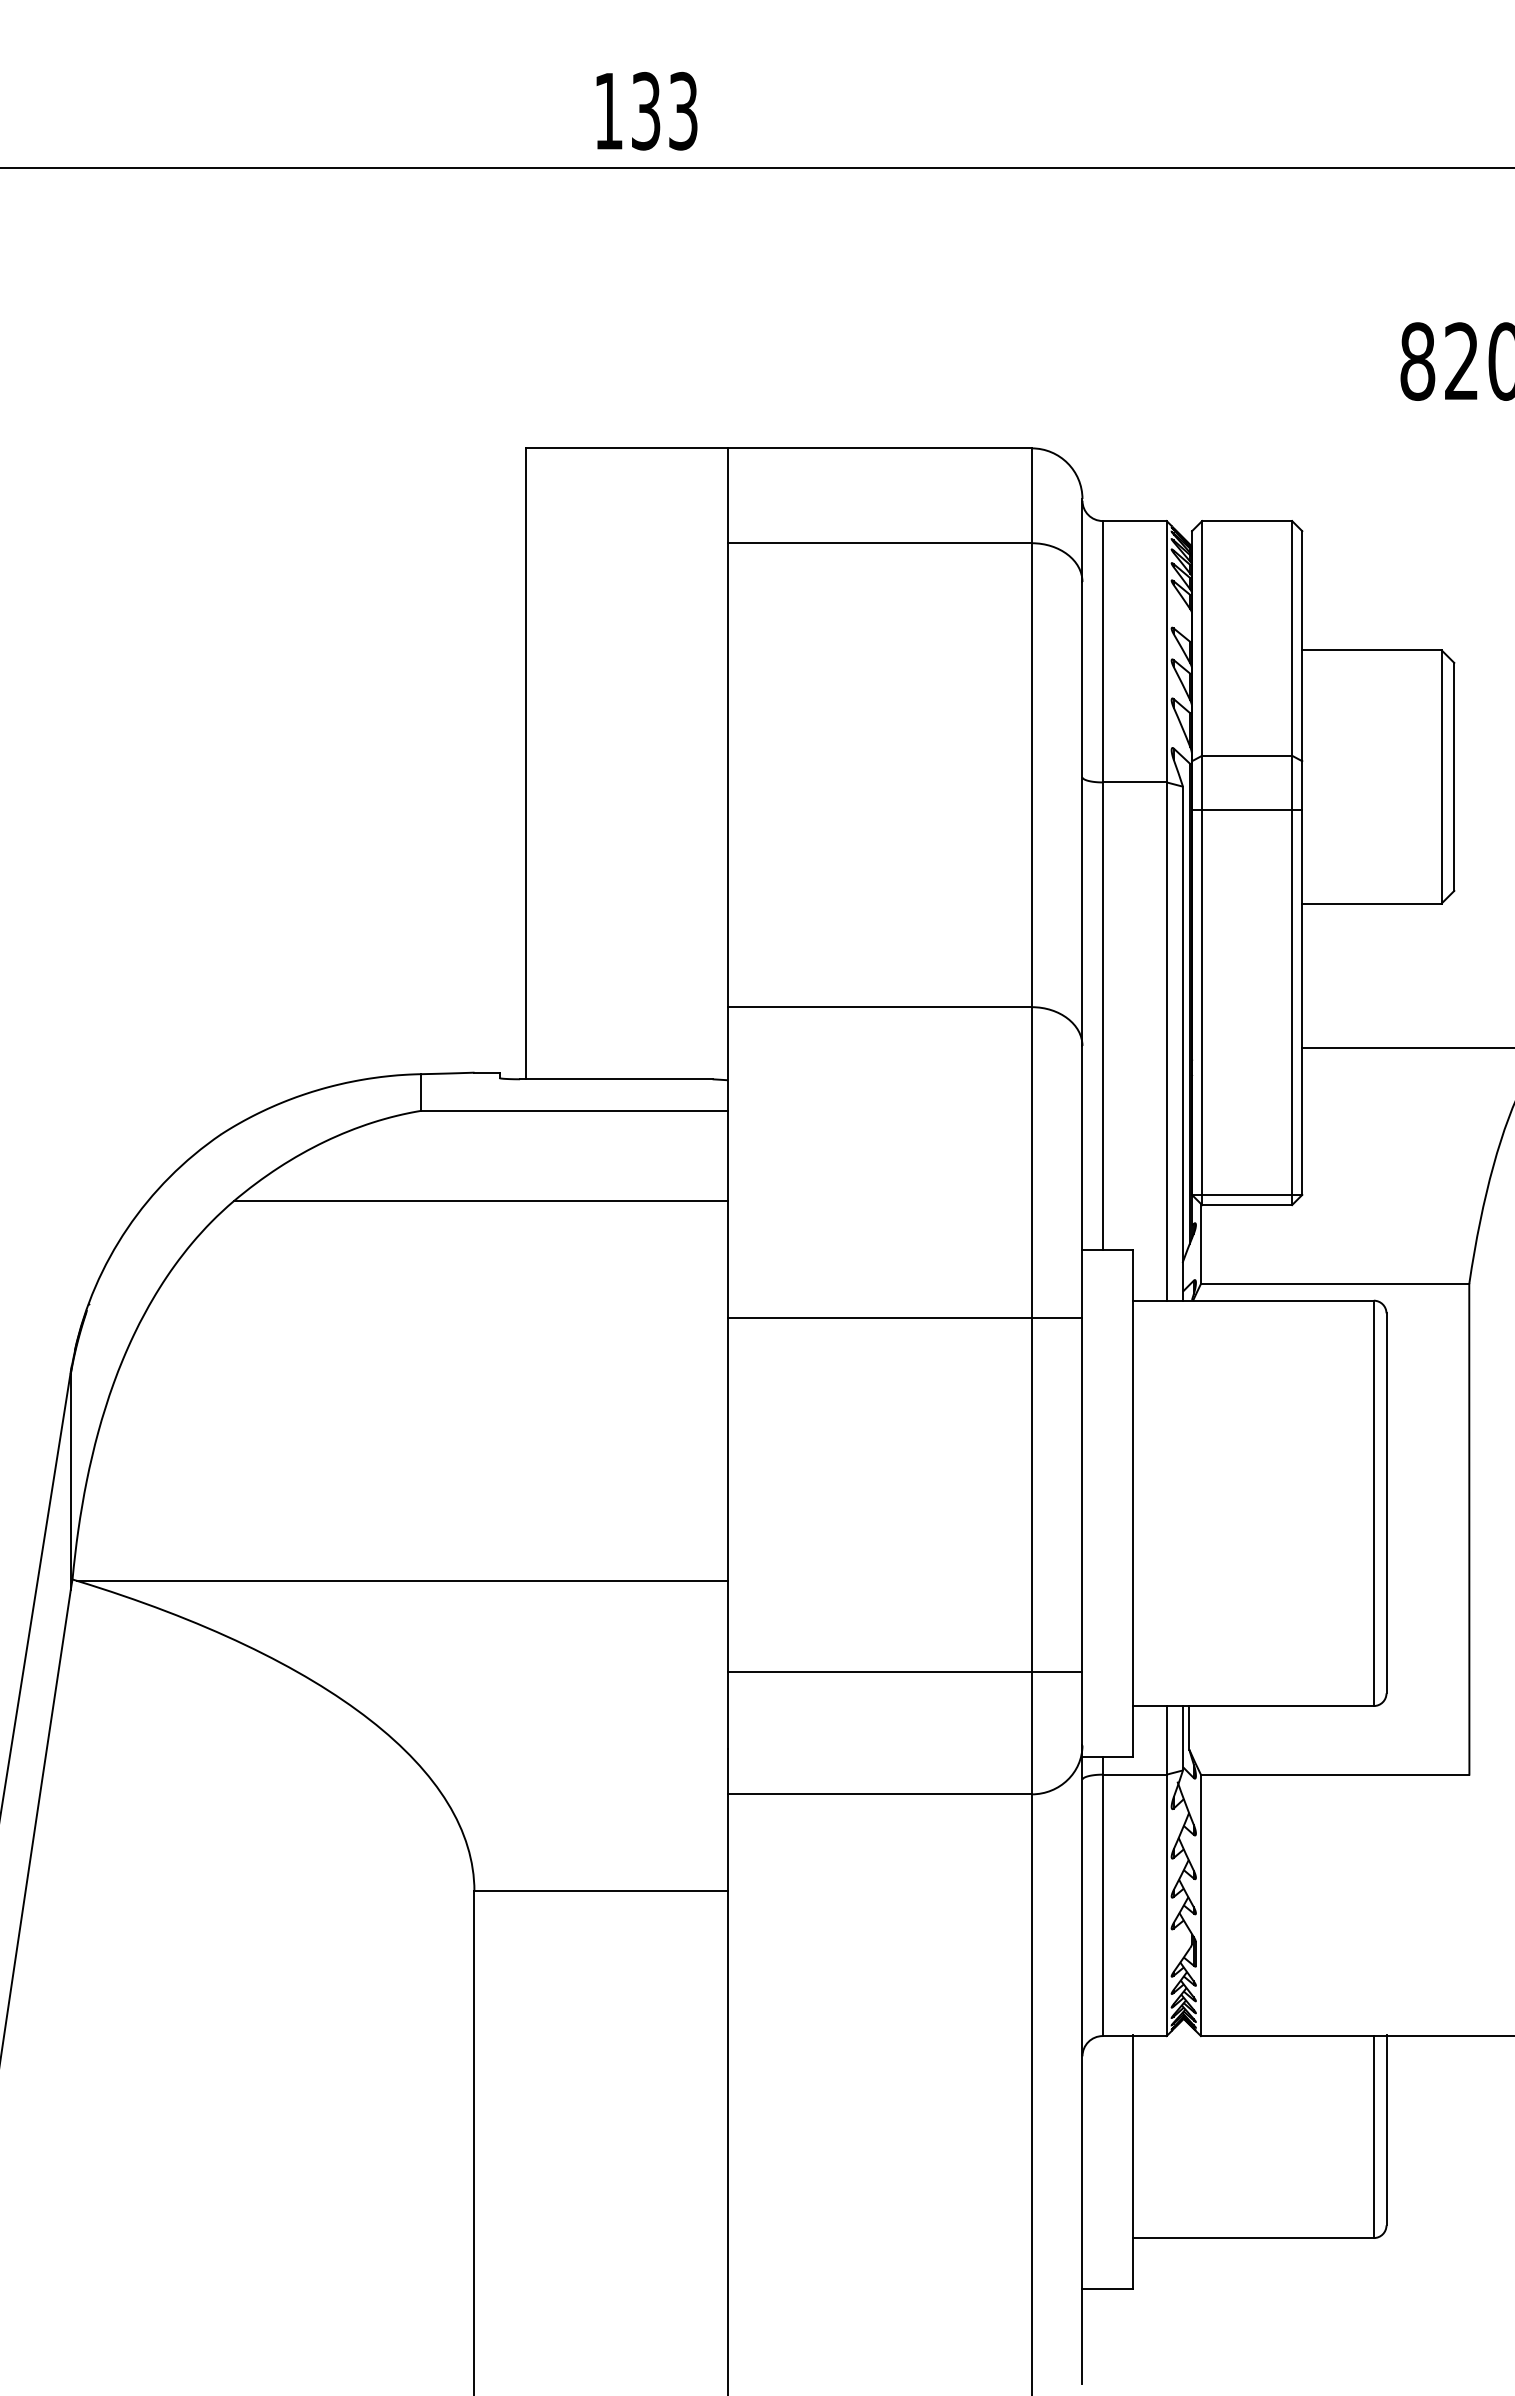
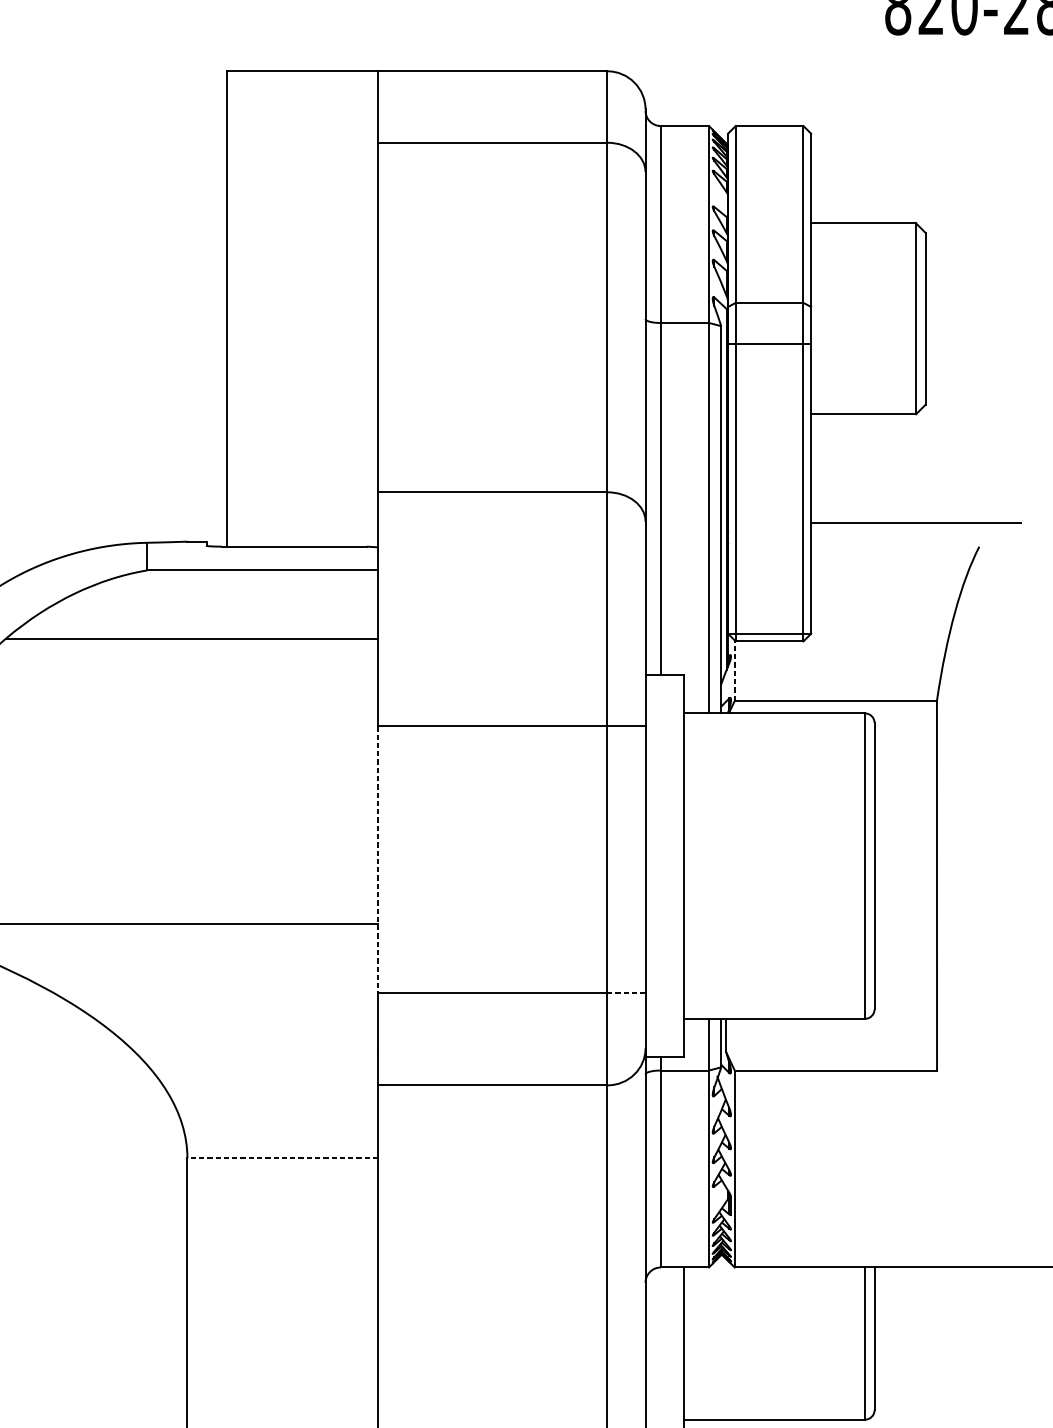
line: (1200, 1243) -> (734, 670), solid -> dashed
line: (727, 1495) -> (378, 860), solid -> dashed
line: (1056, 1672) -> (625, 993), solid -> dashed
line: (601, 1891) -> (283, 1158), solid -> dashed

